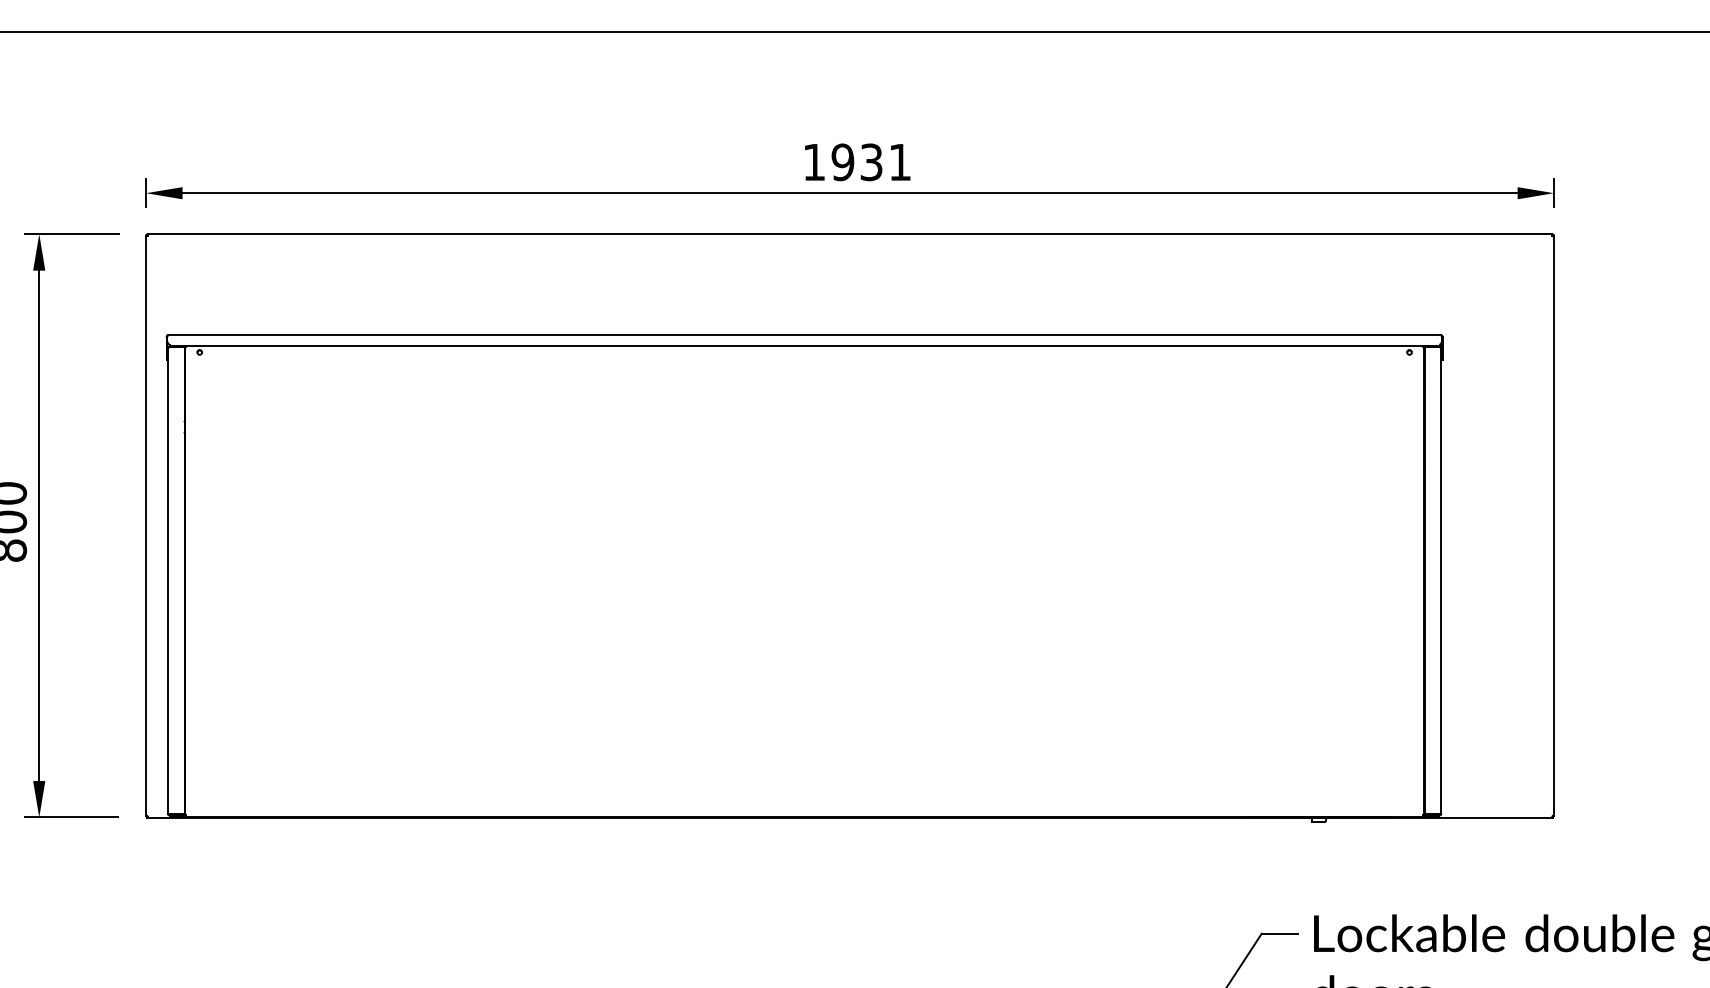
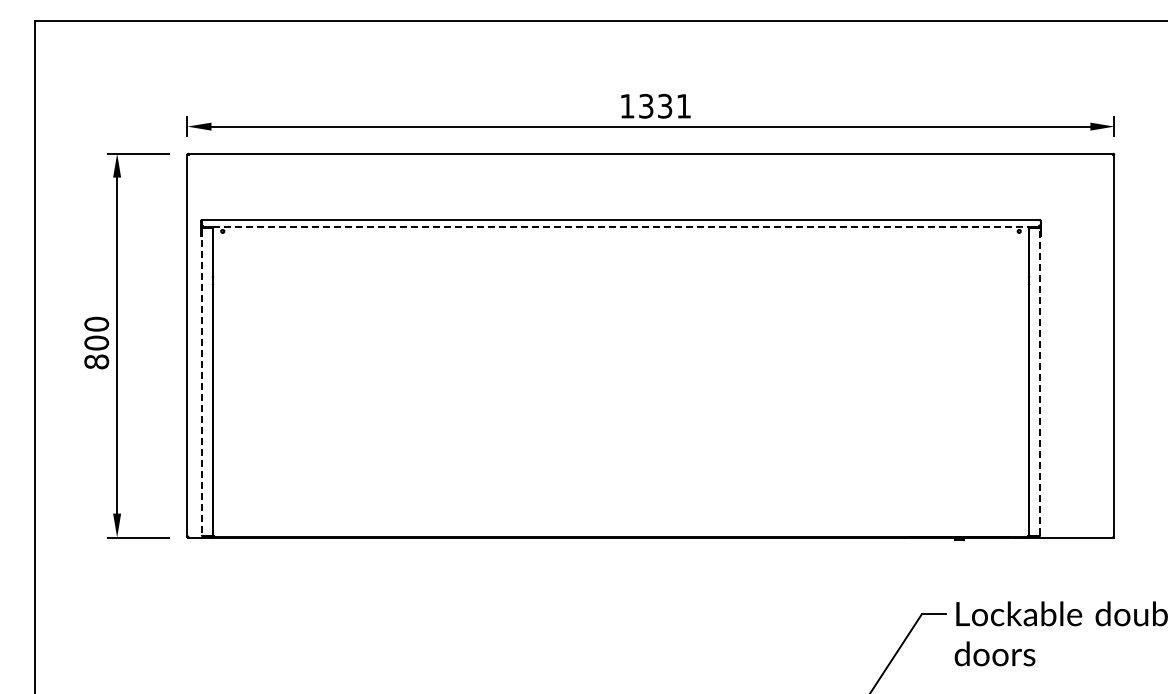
text: (841, 162) -> (645, 106), 1931 -> 1331
line: (805, 346) -> (621, 227), solid -> dashed
line: (1441, 580) -> (1040, 381), solid -> dashed
line: (167, 581) -> (201, 382), solid -> dashed

